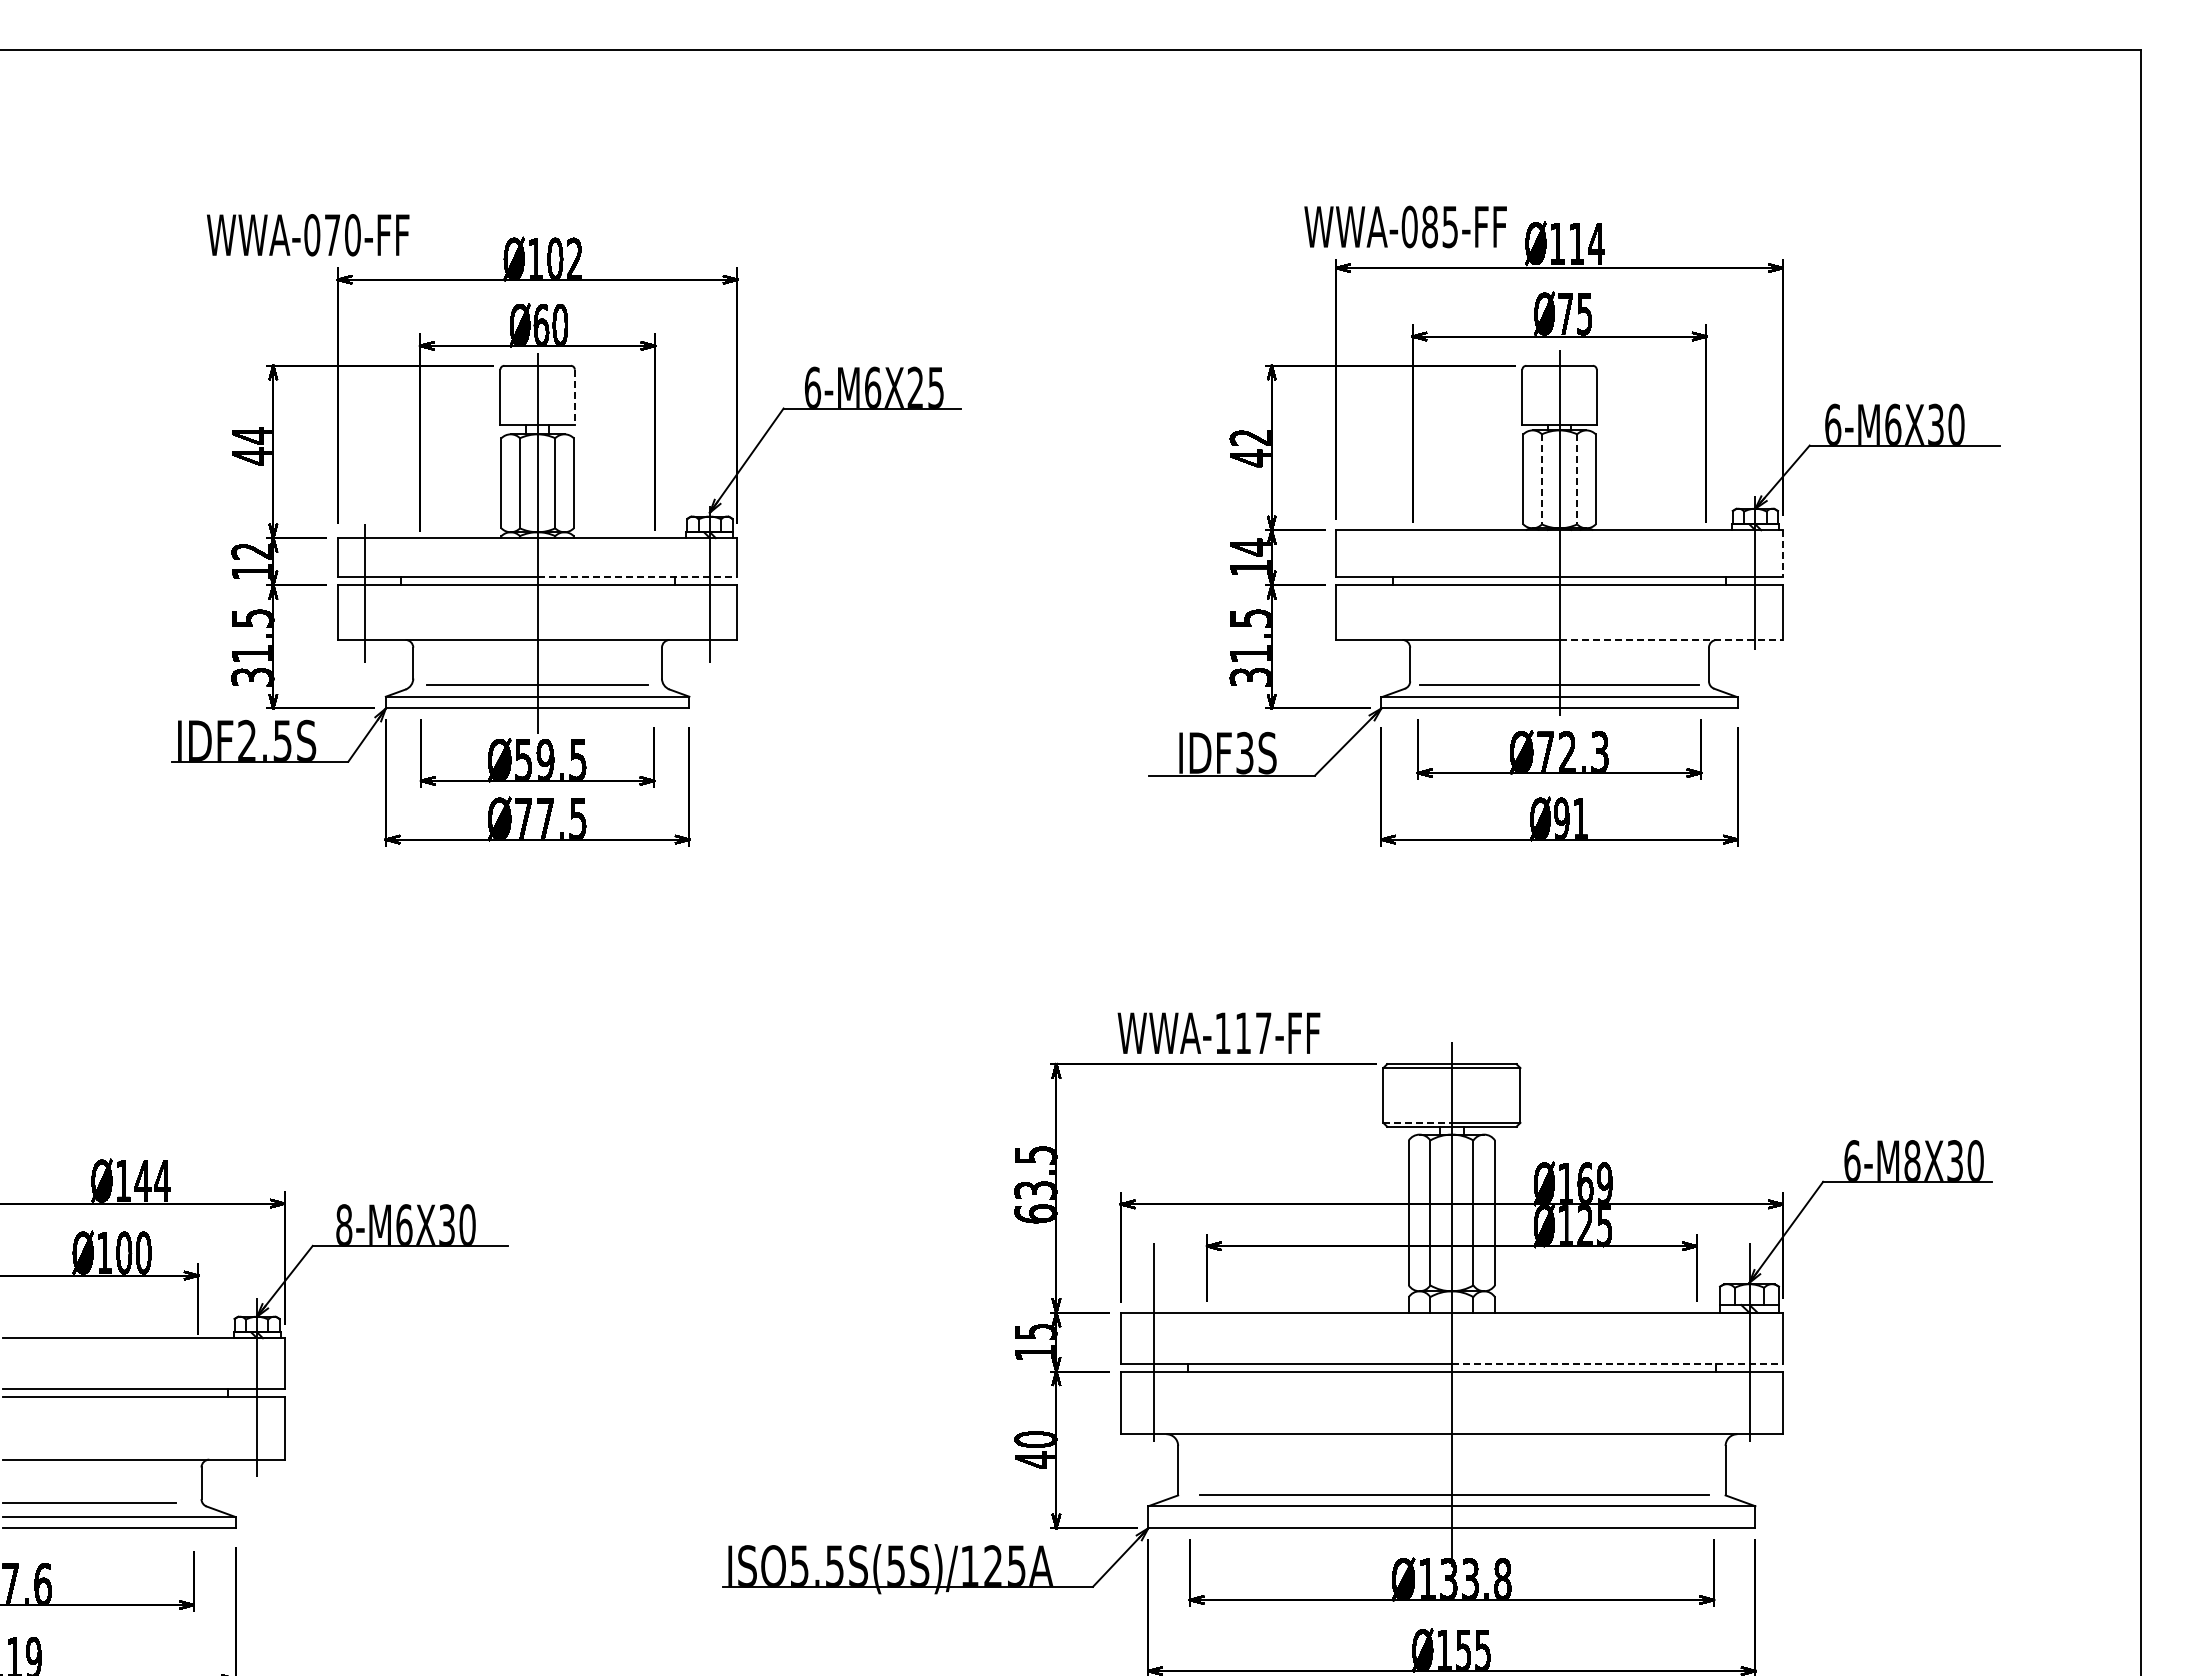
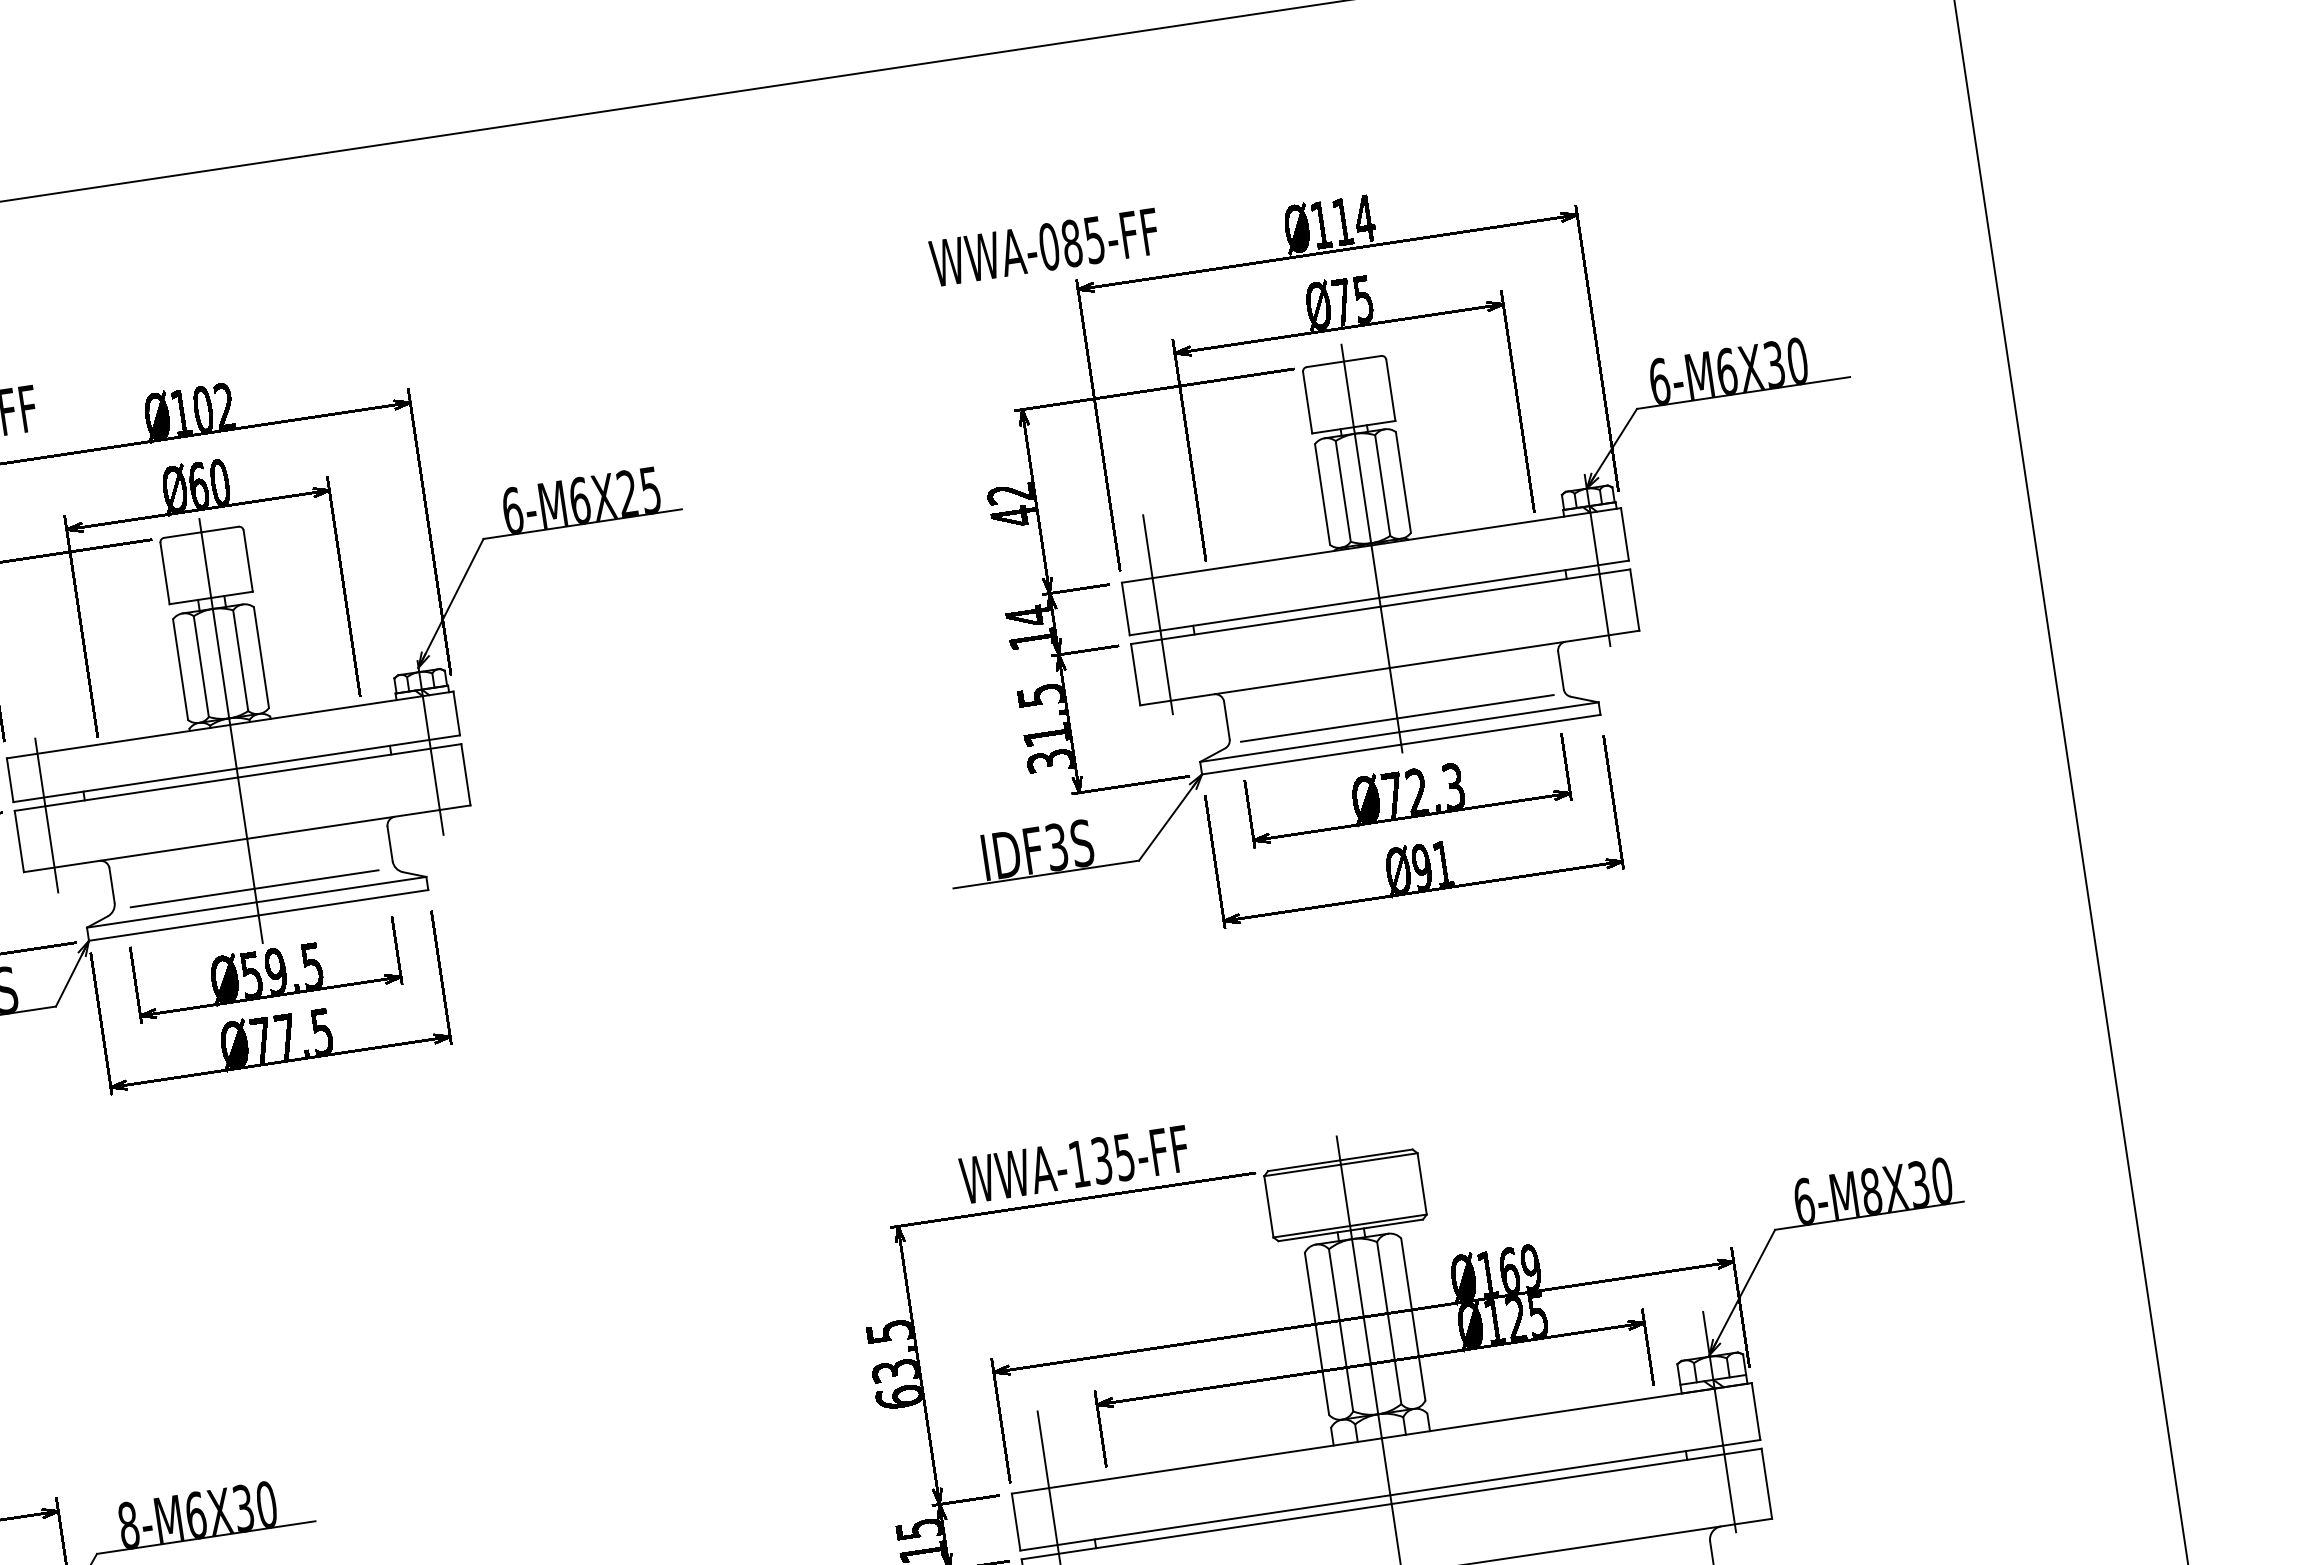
text: (1405, 226) -> (1044, 247), moved
line: (574, 397) -> (247, 561), dashed -> solid
line: (1541, 479) -> (1342, 491), dashed -> solid
line: (1577, 479) -> (1383, 485), dashed -> solid
line: (1782, 554) -> (1624, 535), dashed -> solid
line: (1363, 562) -> (1157, 614), added
line: (637, 577) -> (348, 752), dashed -> solid
line: (1671, 639) -> (1514, 648), dashed -> solid
text: (1253, 1033) -> (1113, 1159), WWA-117-FF -> WWA-135-FF
line: (1418, 1122) -> (1312, 1231), dashed -> solid
line: (1617, 1363) -> (1575, 1467), dashed -> solid

